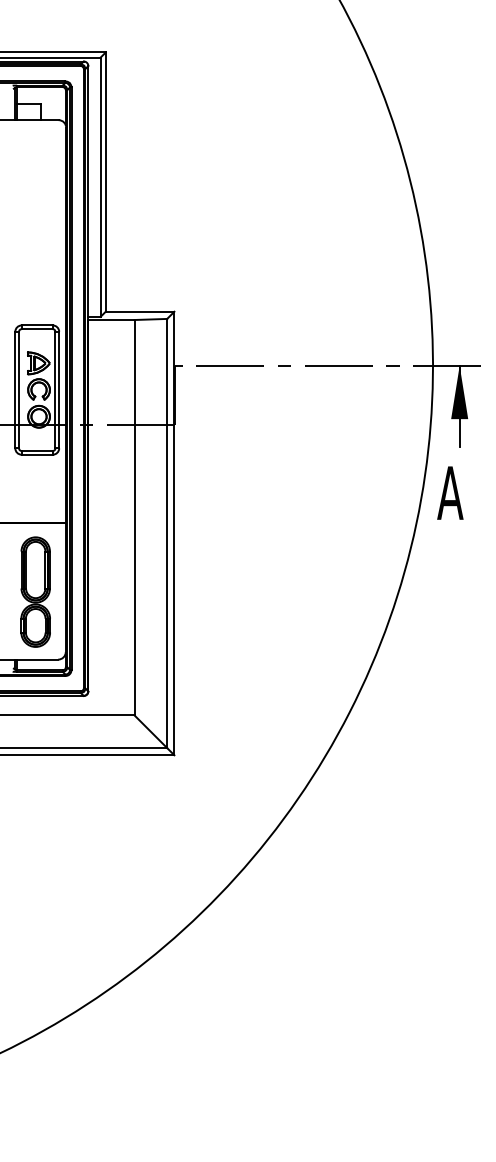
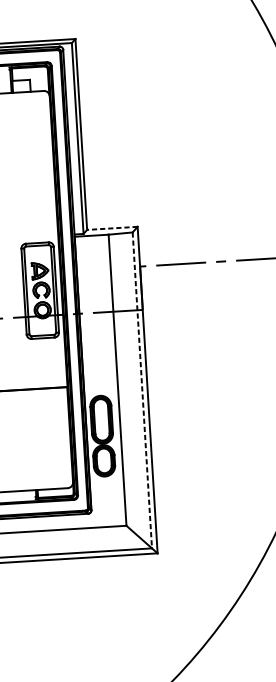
line: (139, 311) -> (111, 228), solid -> dashed
line: (167, 533) -> (142, 390), solid -> dashed
part: (35, 591) -> (102, 435), moved

